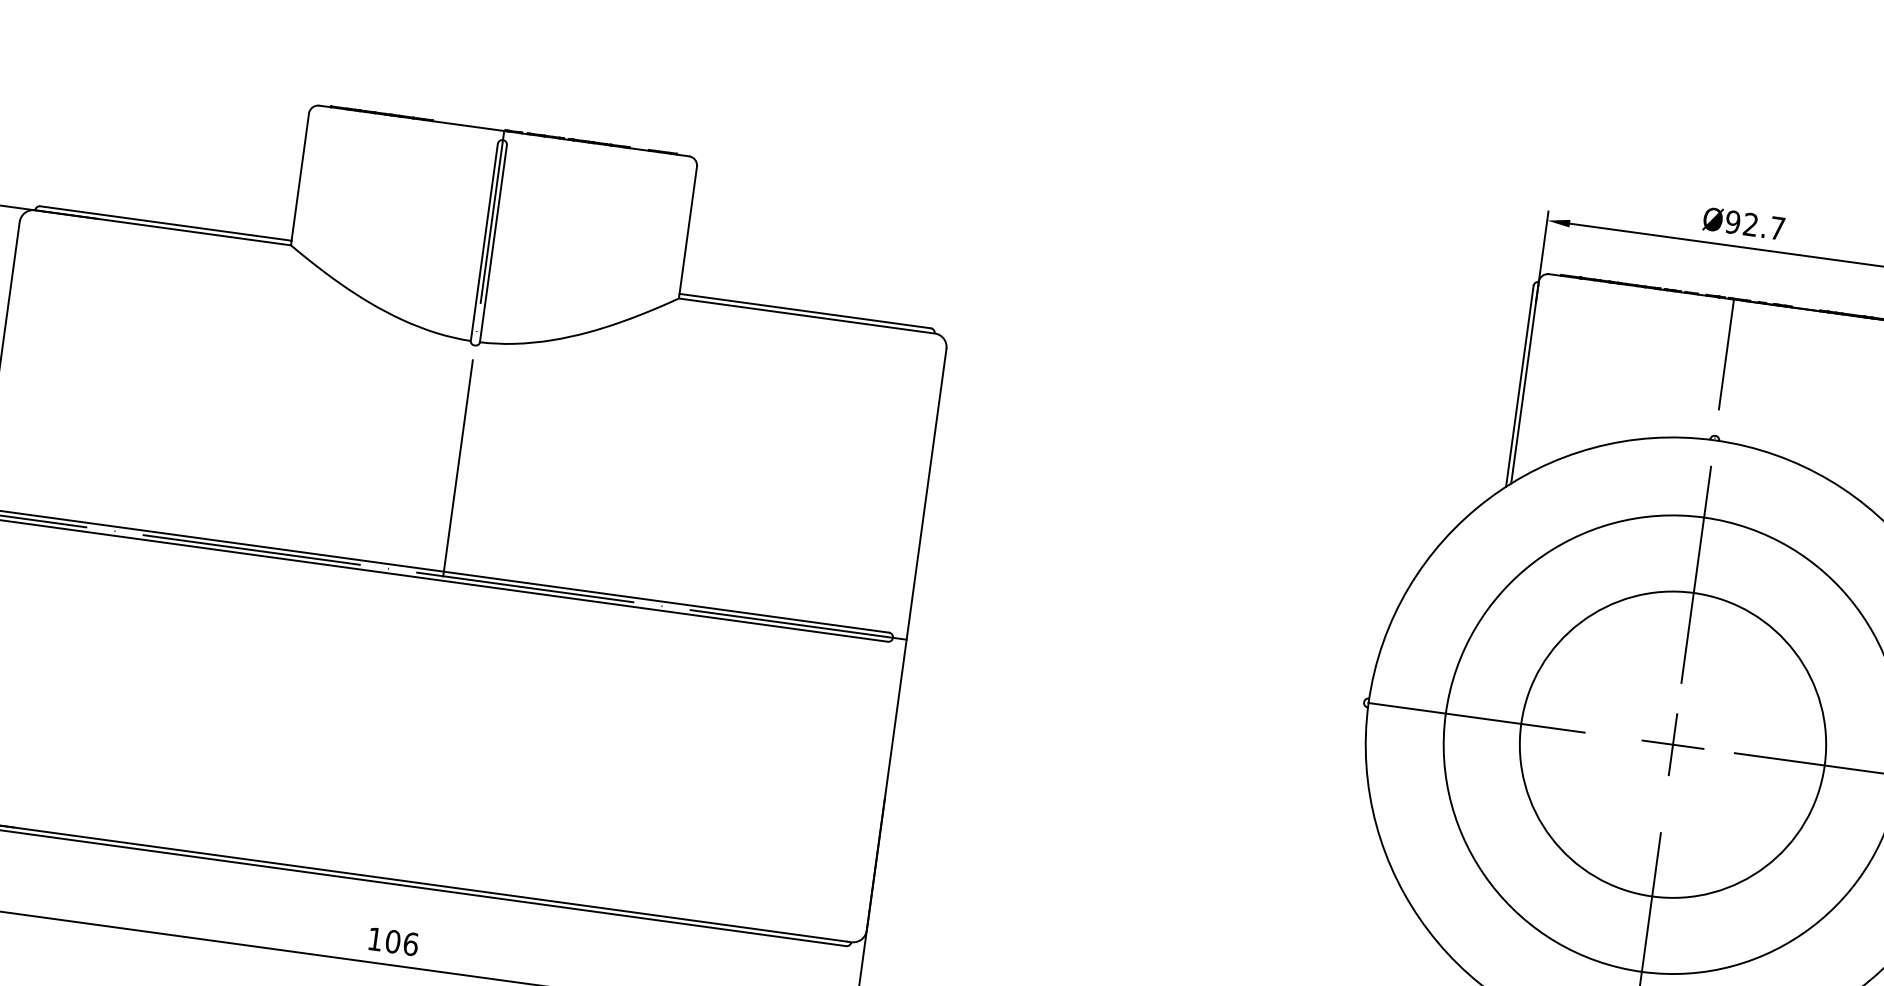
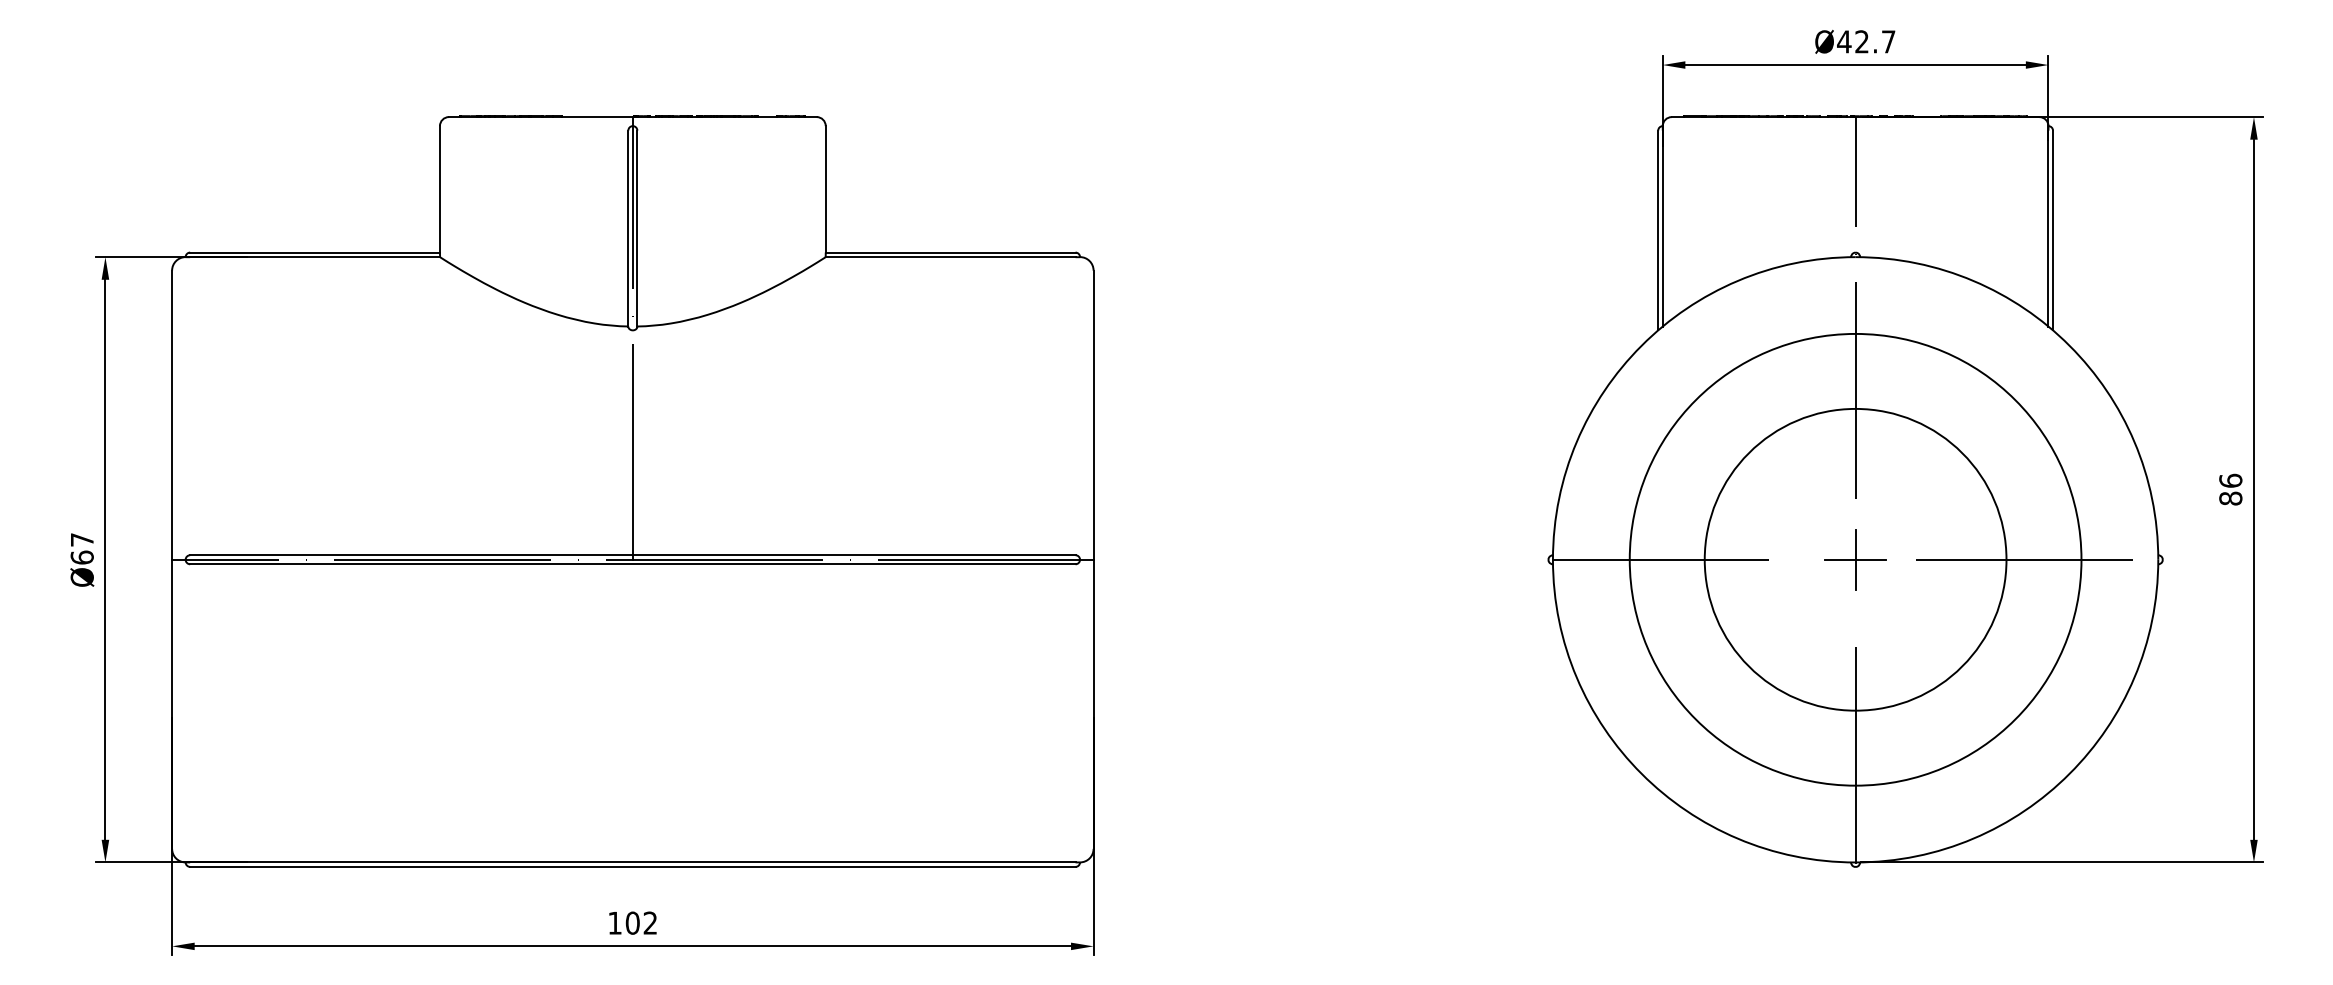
text: (1733, 221) -> (1844, 41), Ø92.7 -> Ø42.7
text: (411, 943) -> (650, 922), 106 -> 102

